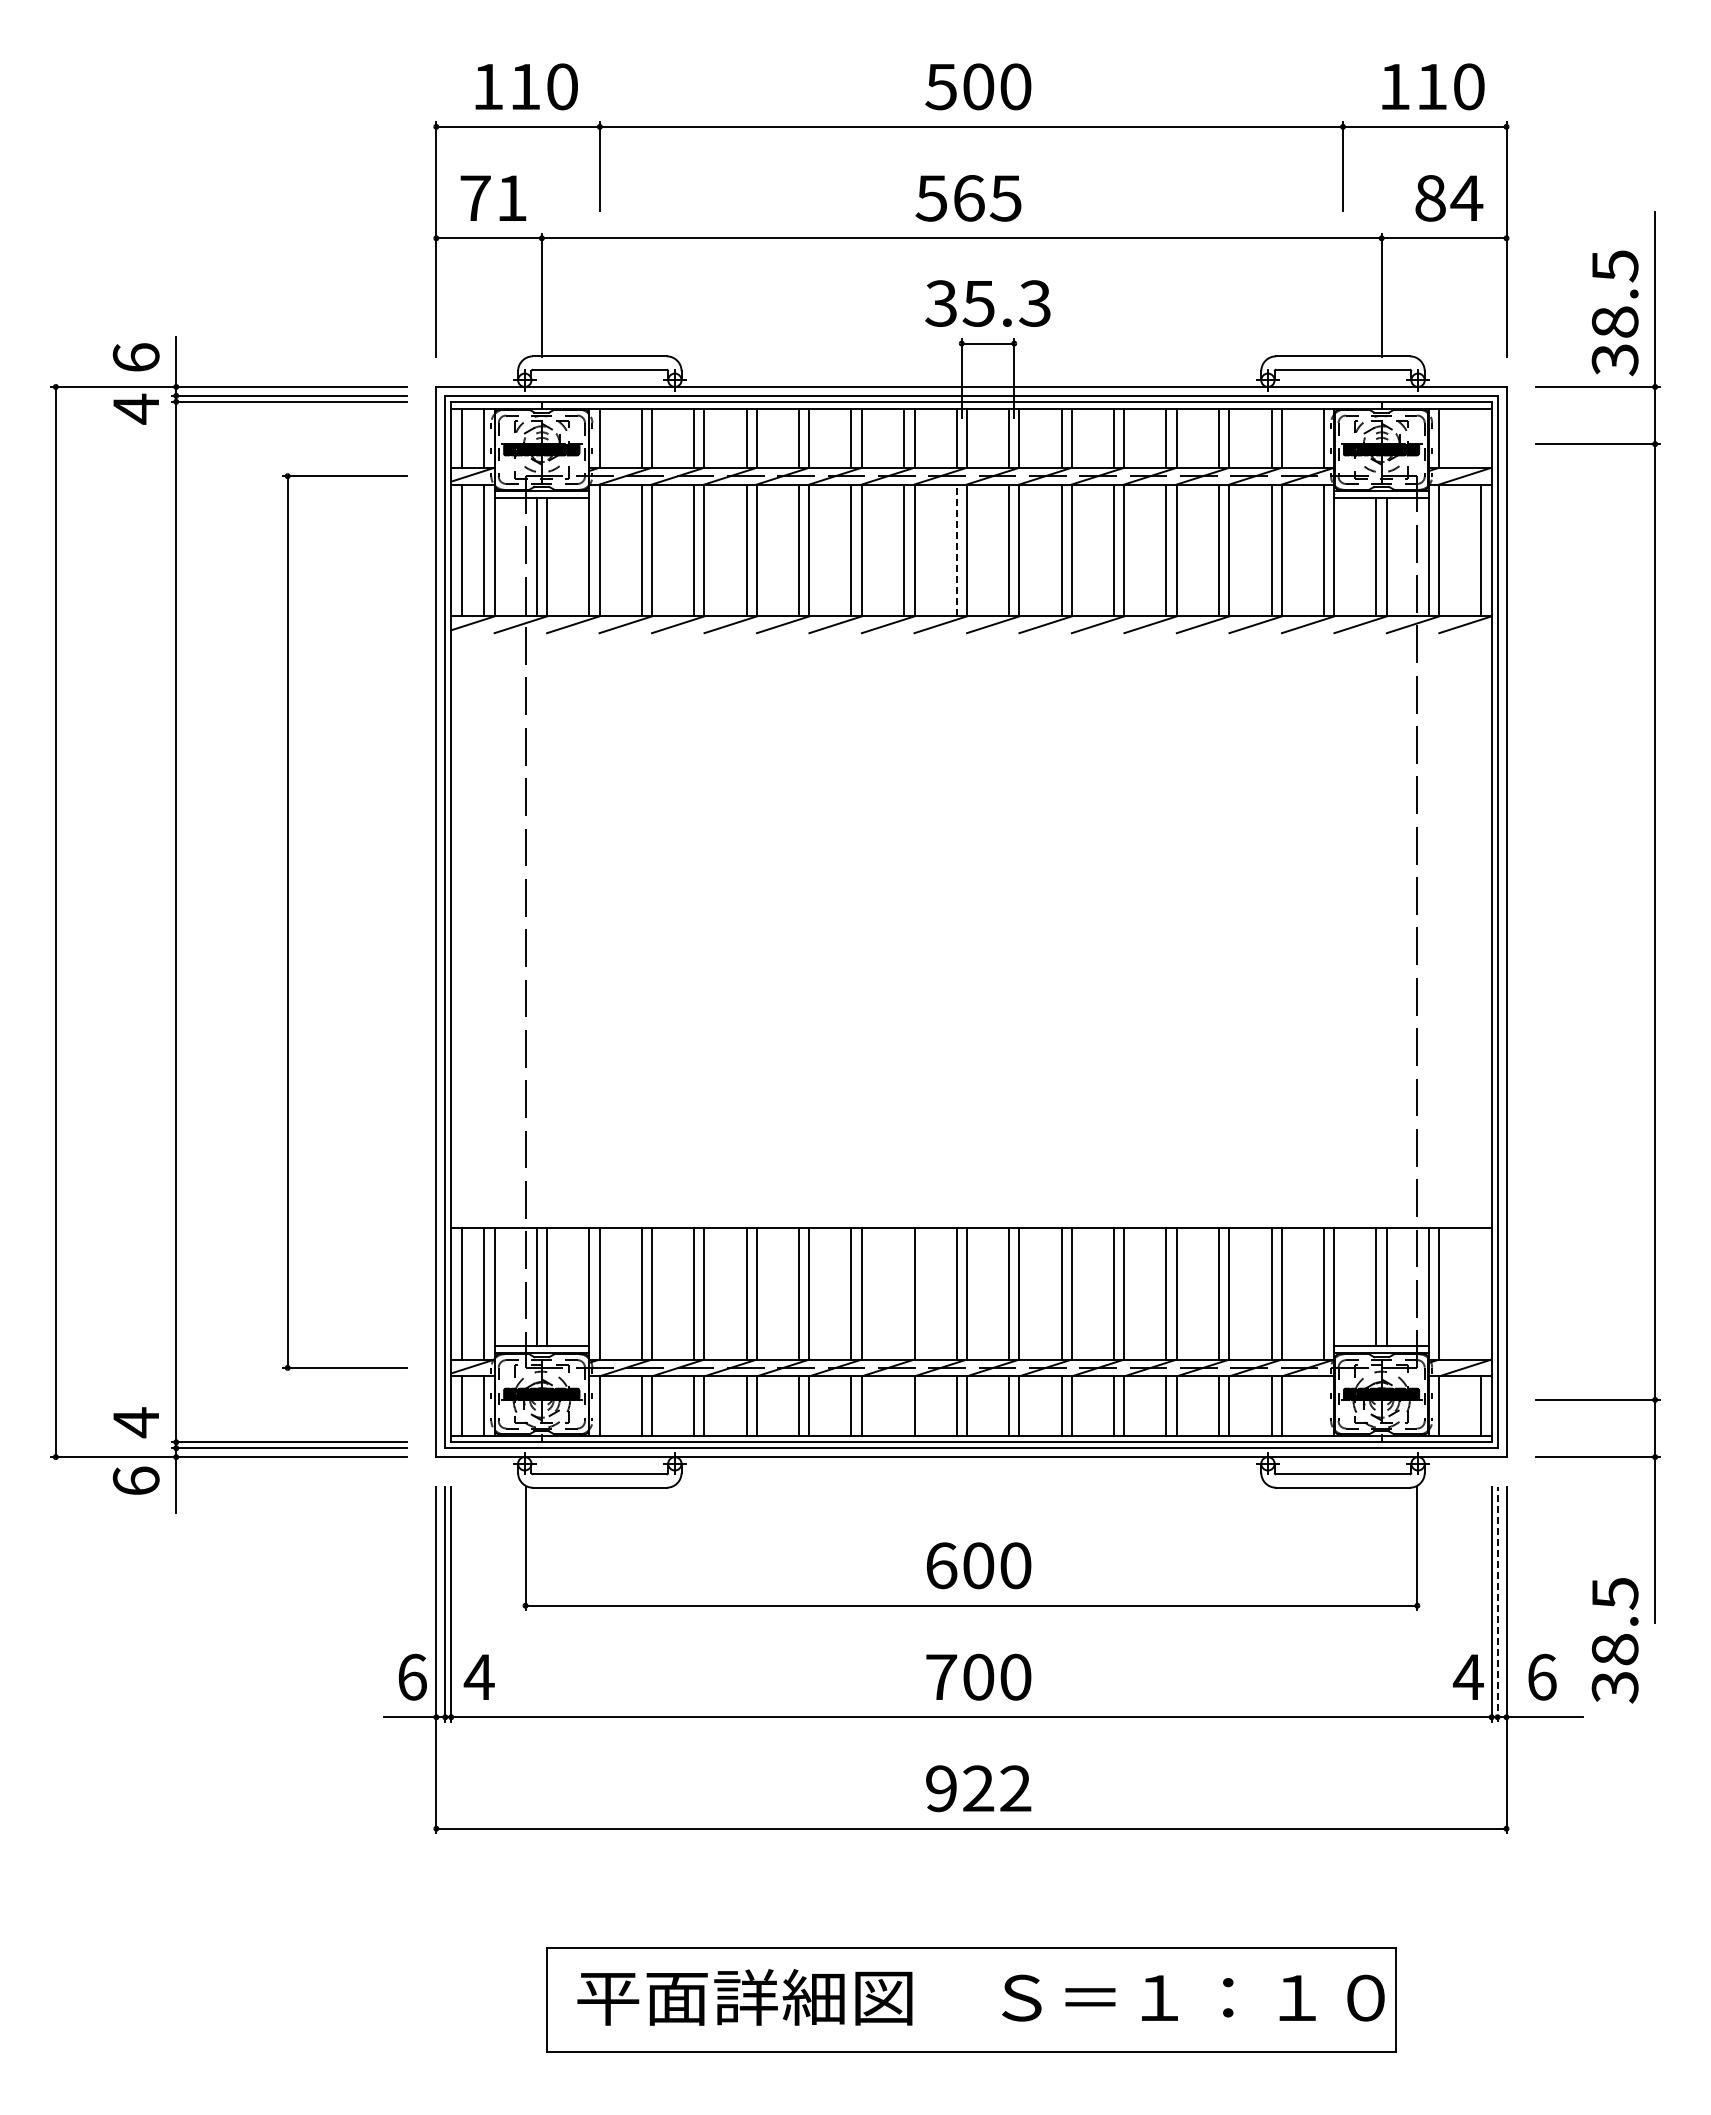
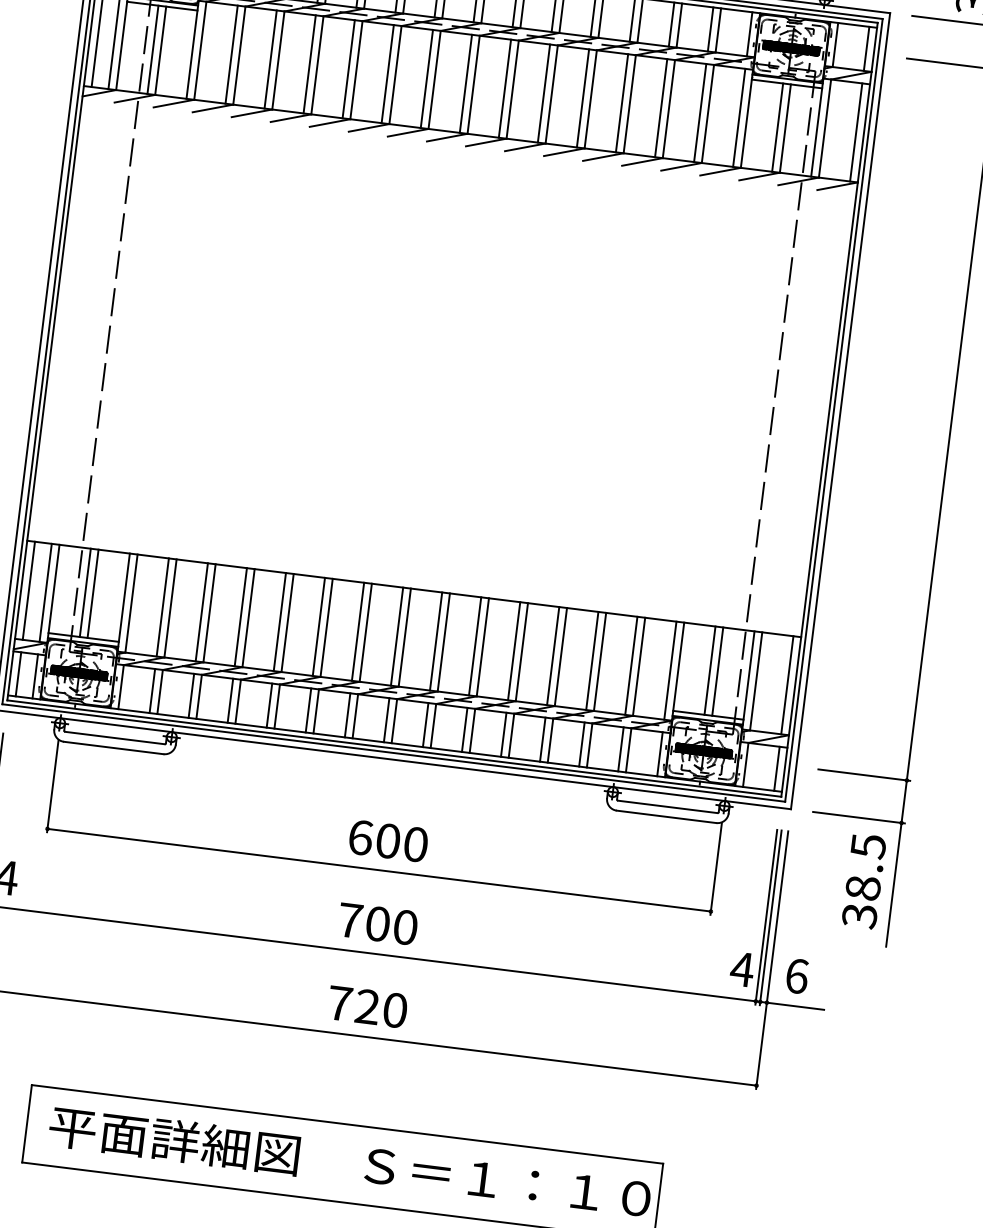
line: (1481, 437) -> (866, 48), added
line: (956, 550) -> (465, 83), dashed -> solid
line: (904, 1293) -> (358, 631), added
line: (1481, 1293) -> (787, 685), added
line: (904, 1405) -> (347, 715), added
line: (1323, 1405) -> (659, 753), added
line: (1497, 1603) -> (770, 917), dashed -> solid
text: (1614, 1640) -> (863, 881), moved
text: (978, 1788) -> (367, 1006), 922 -> 720

